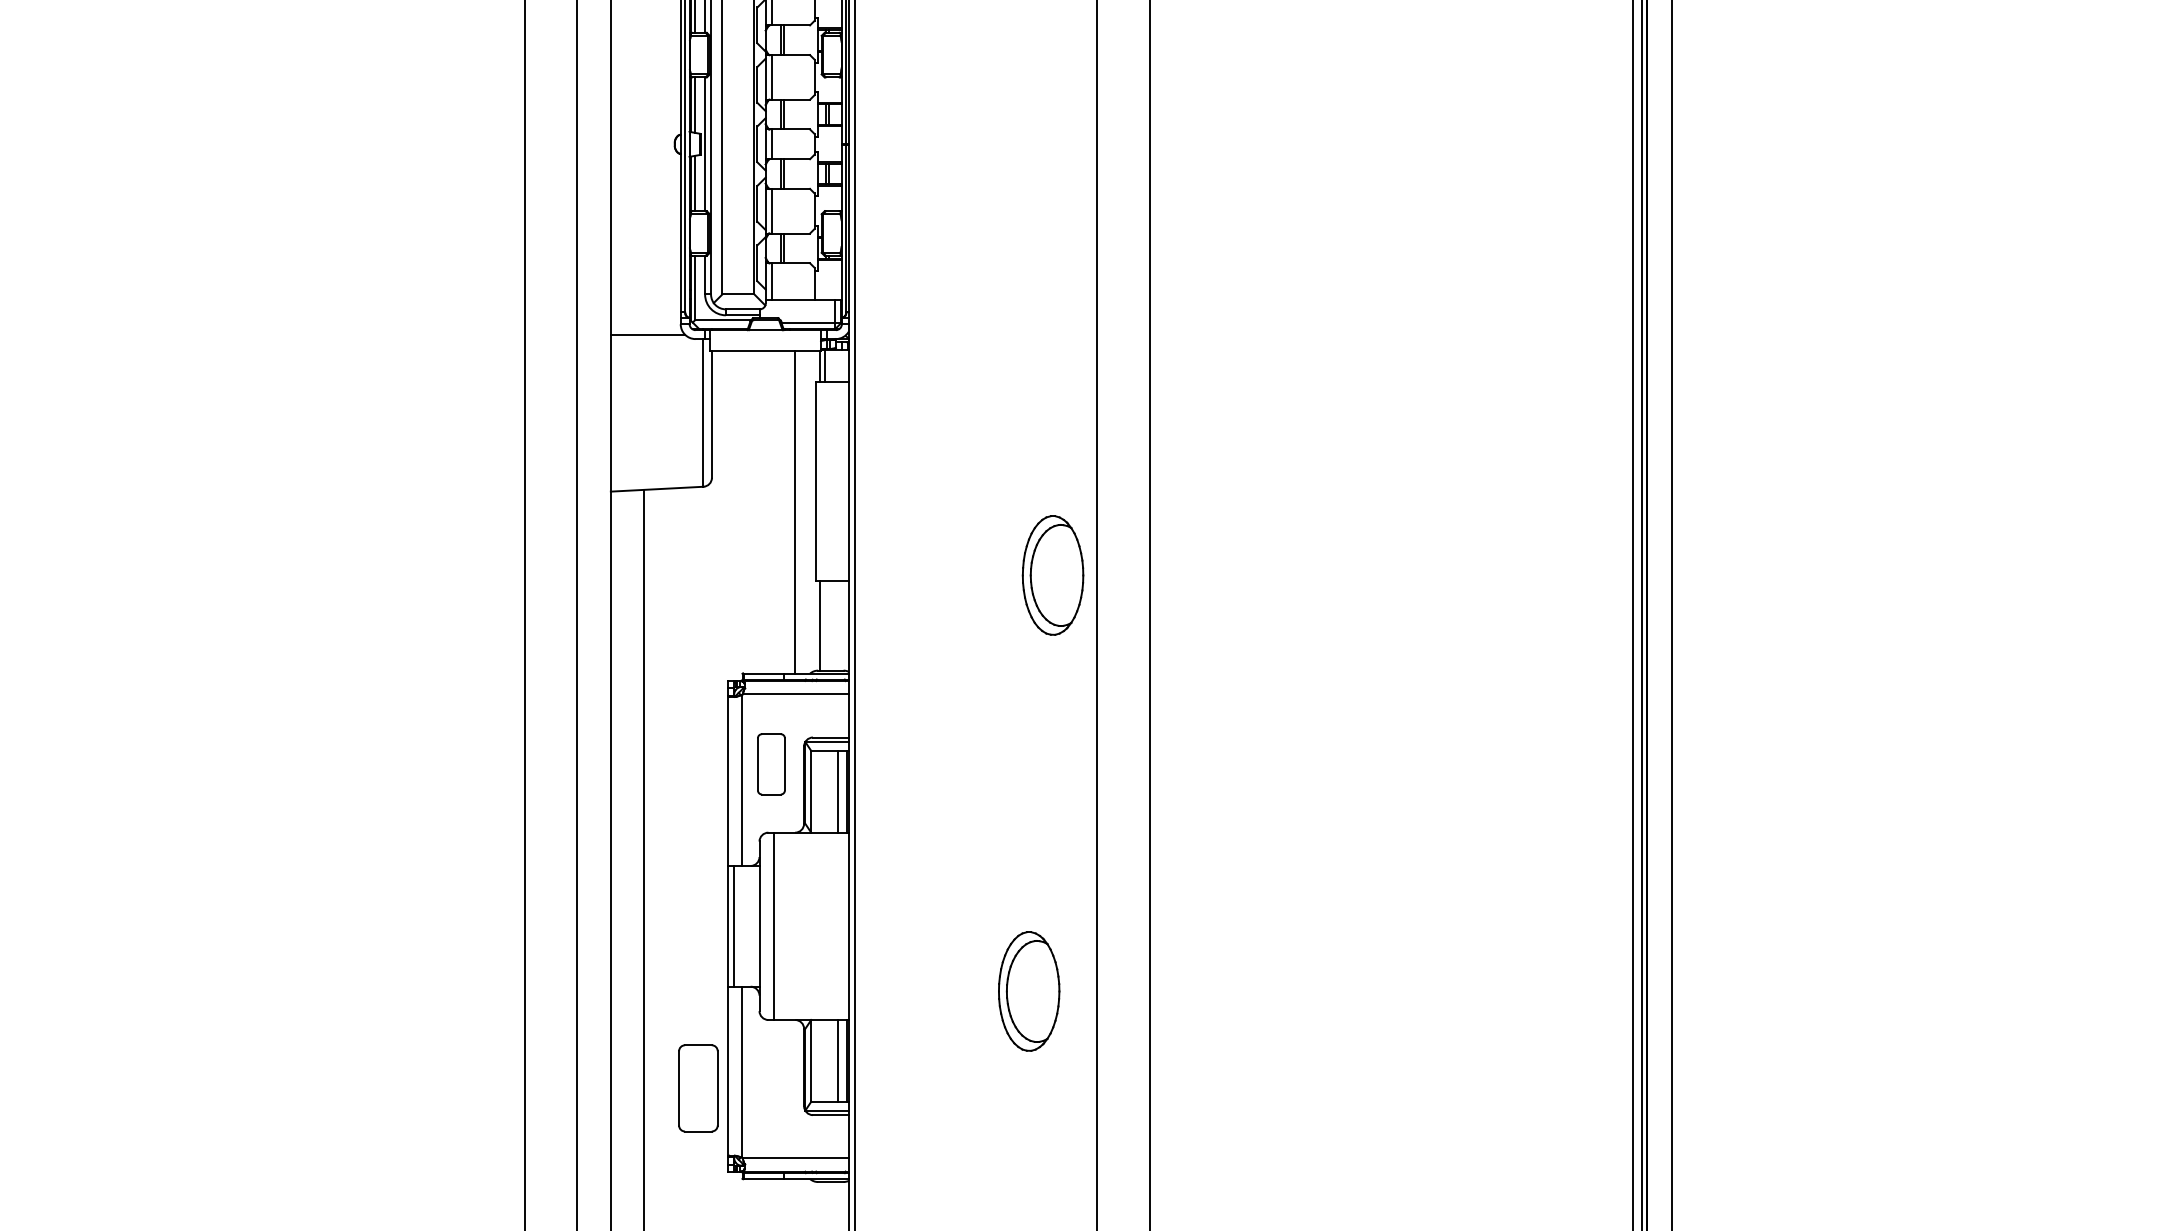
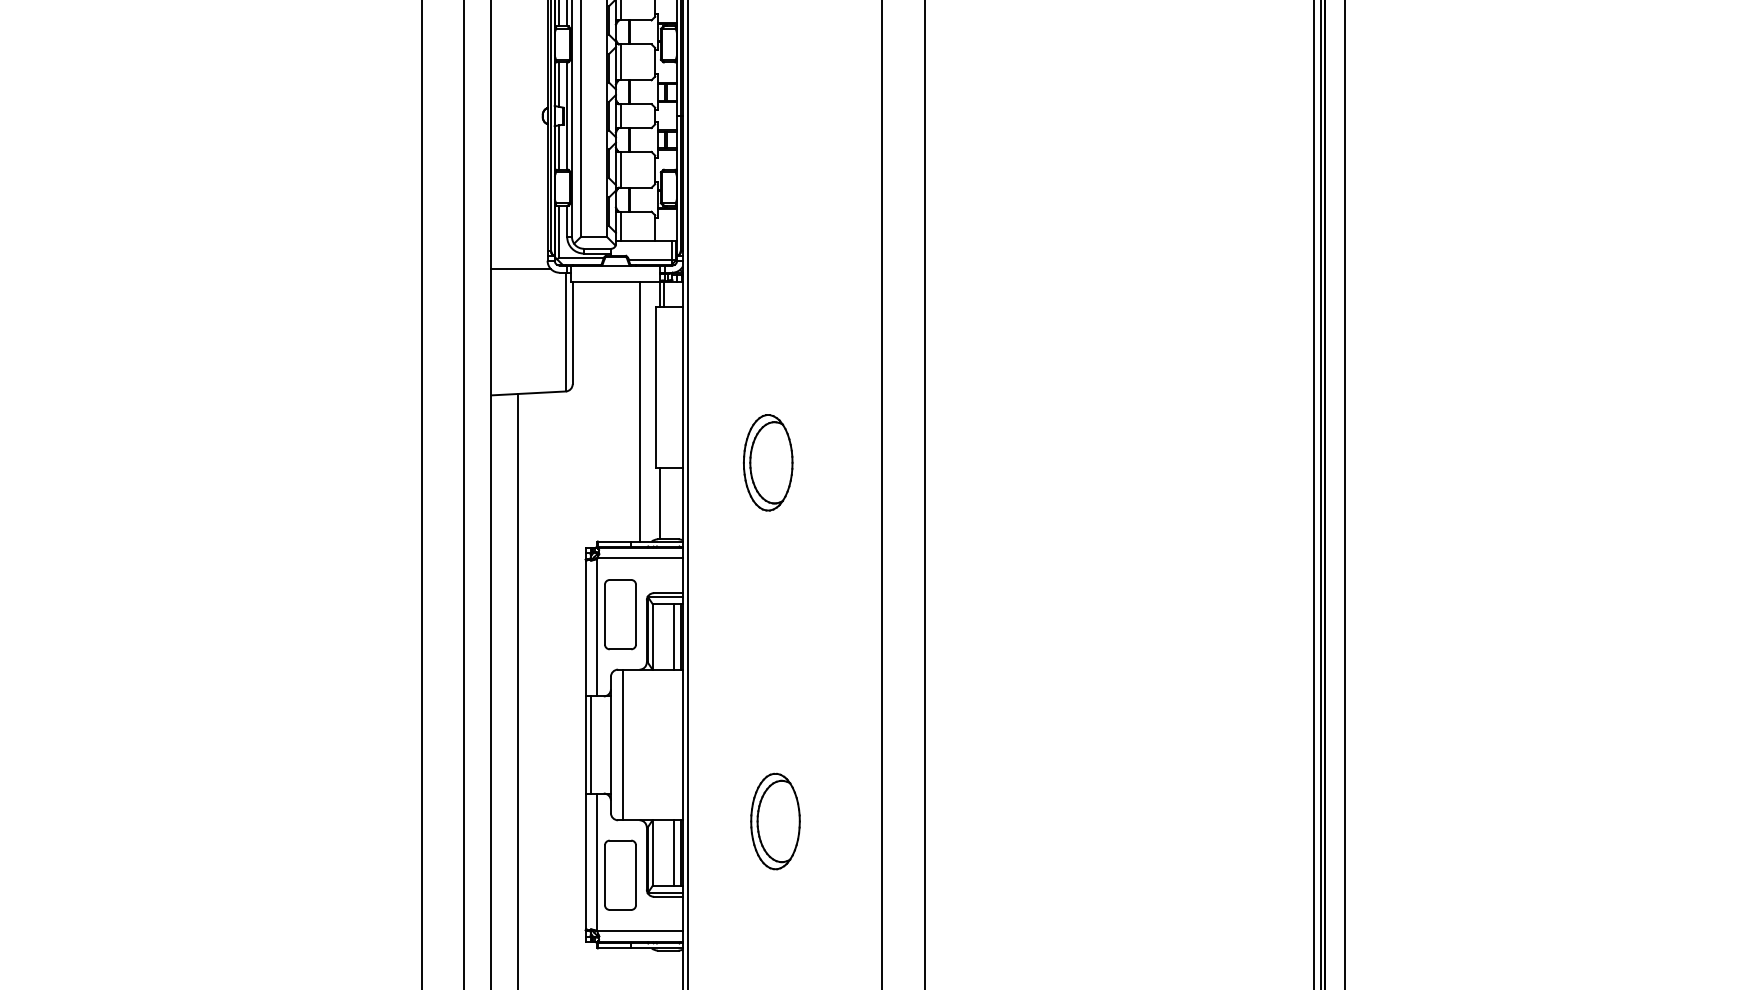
part: (1052, 575) -> (767, 462), moved
part: (771, 764) -> (620, 614), size x1.43
part: (1029, 991) -> (775, 821), moved
part: (698, 1088) -> (620, 875), moved

